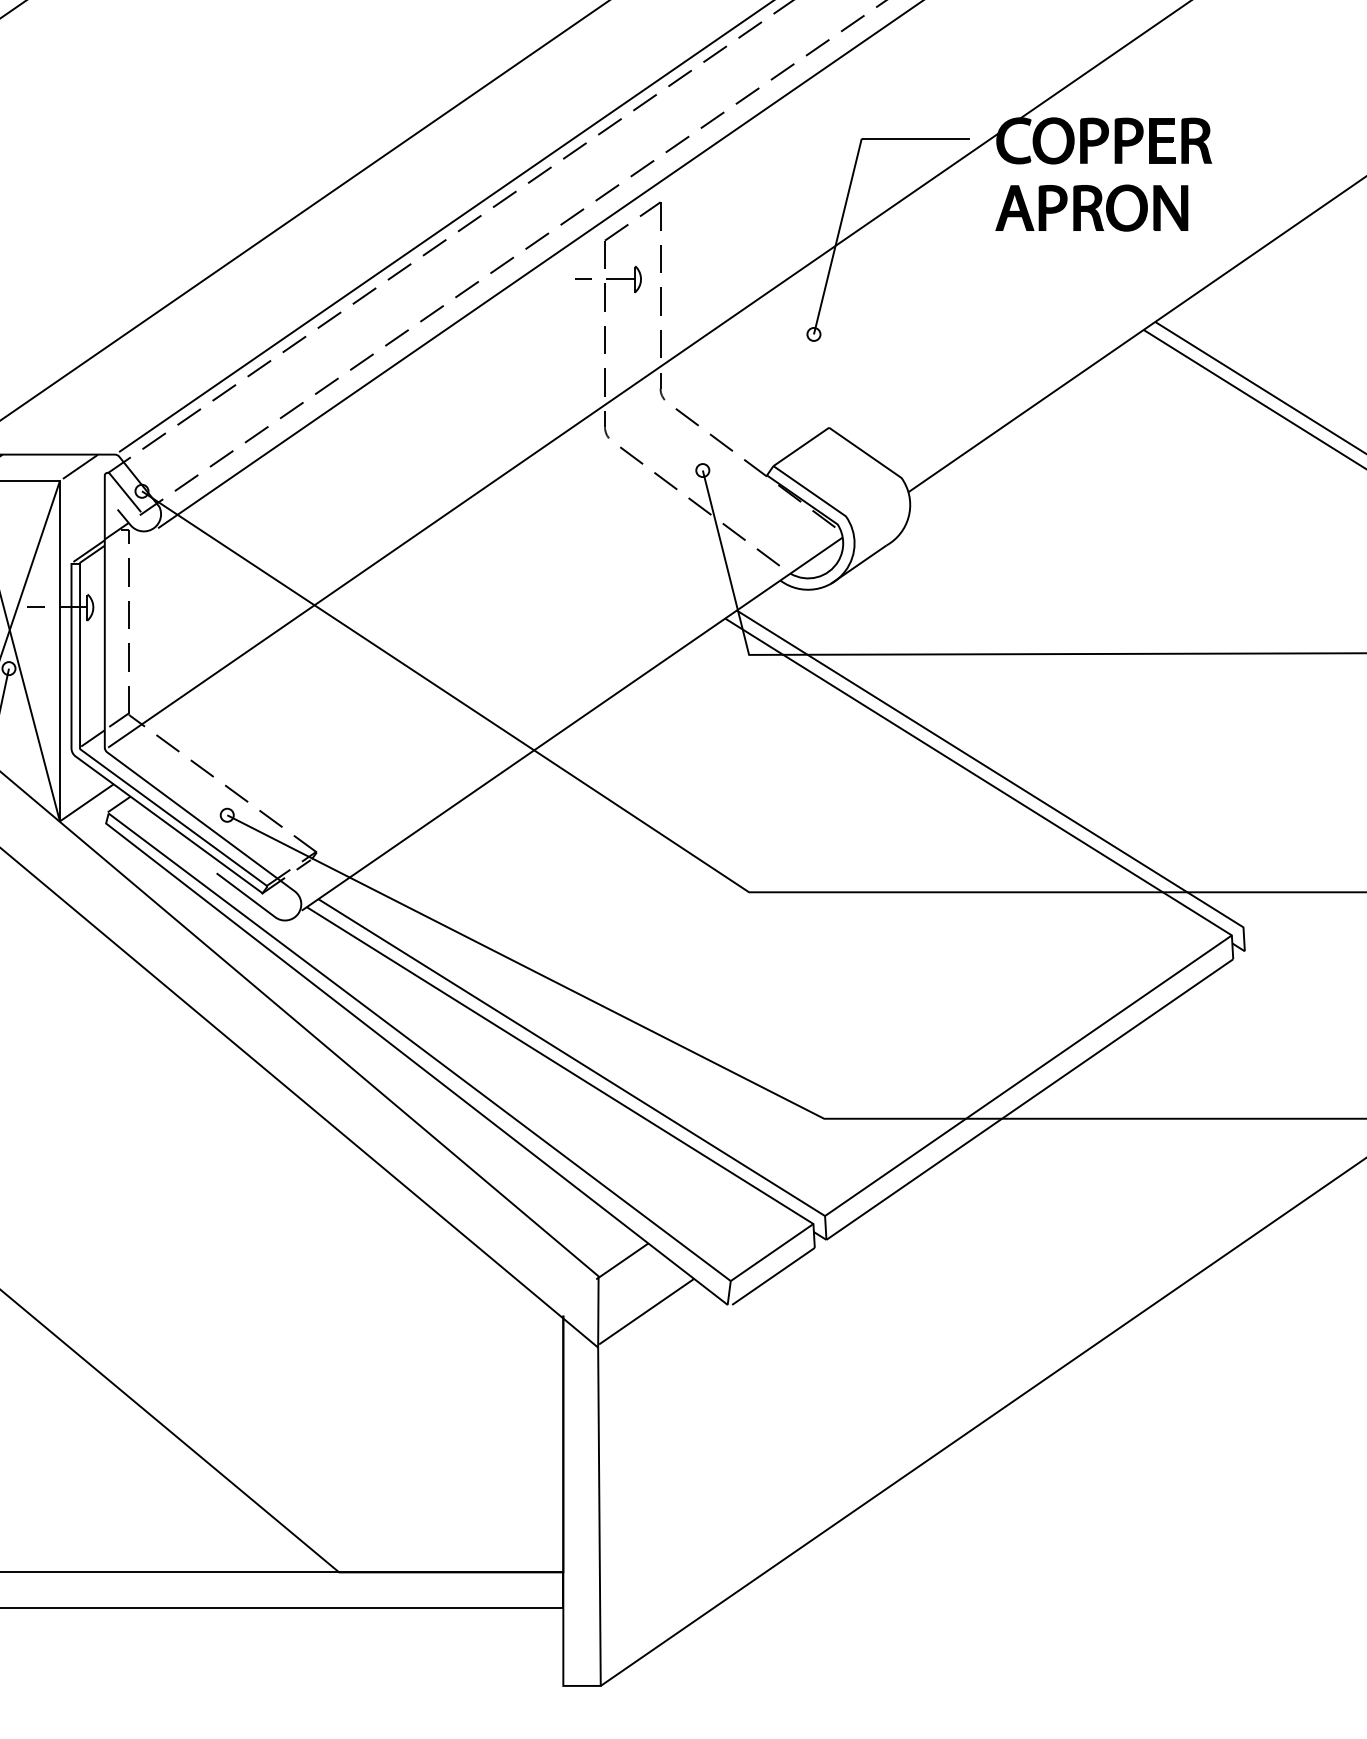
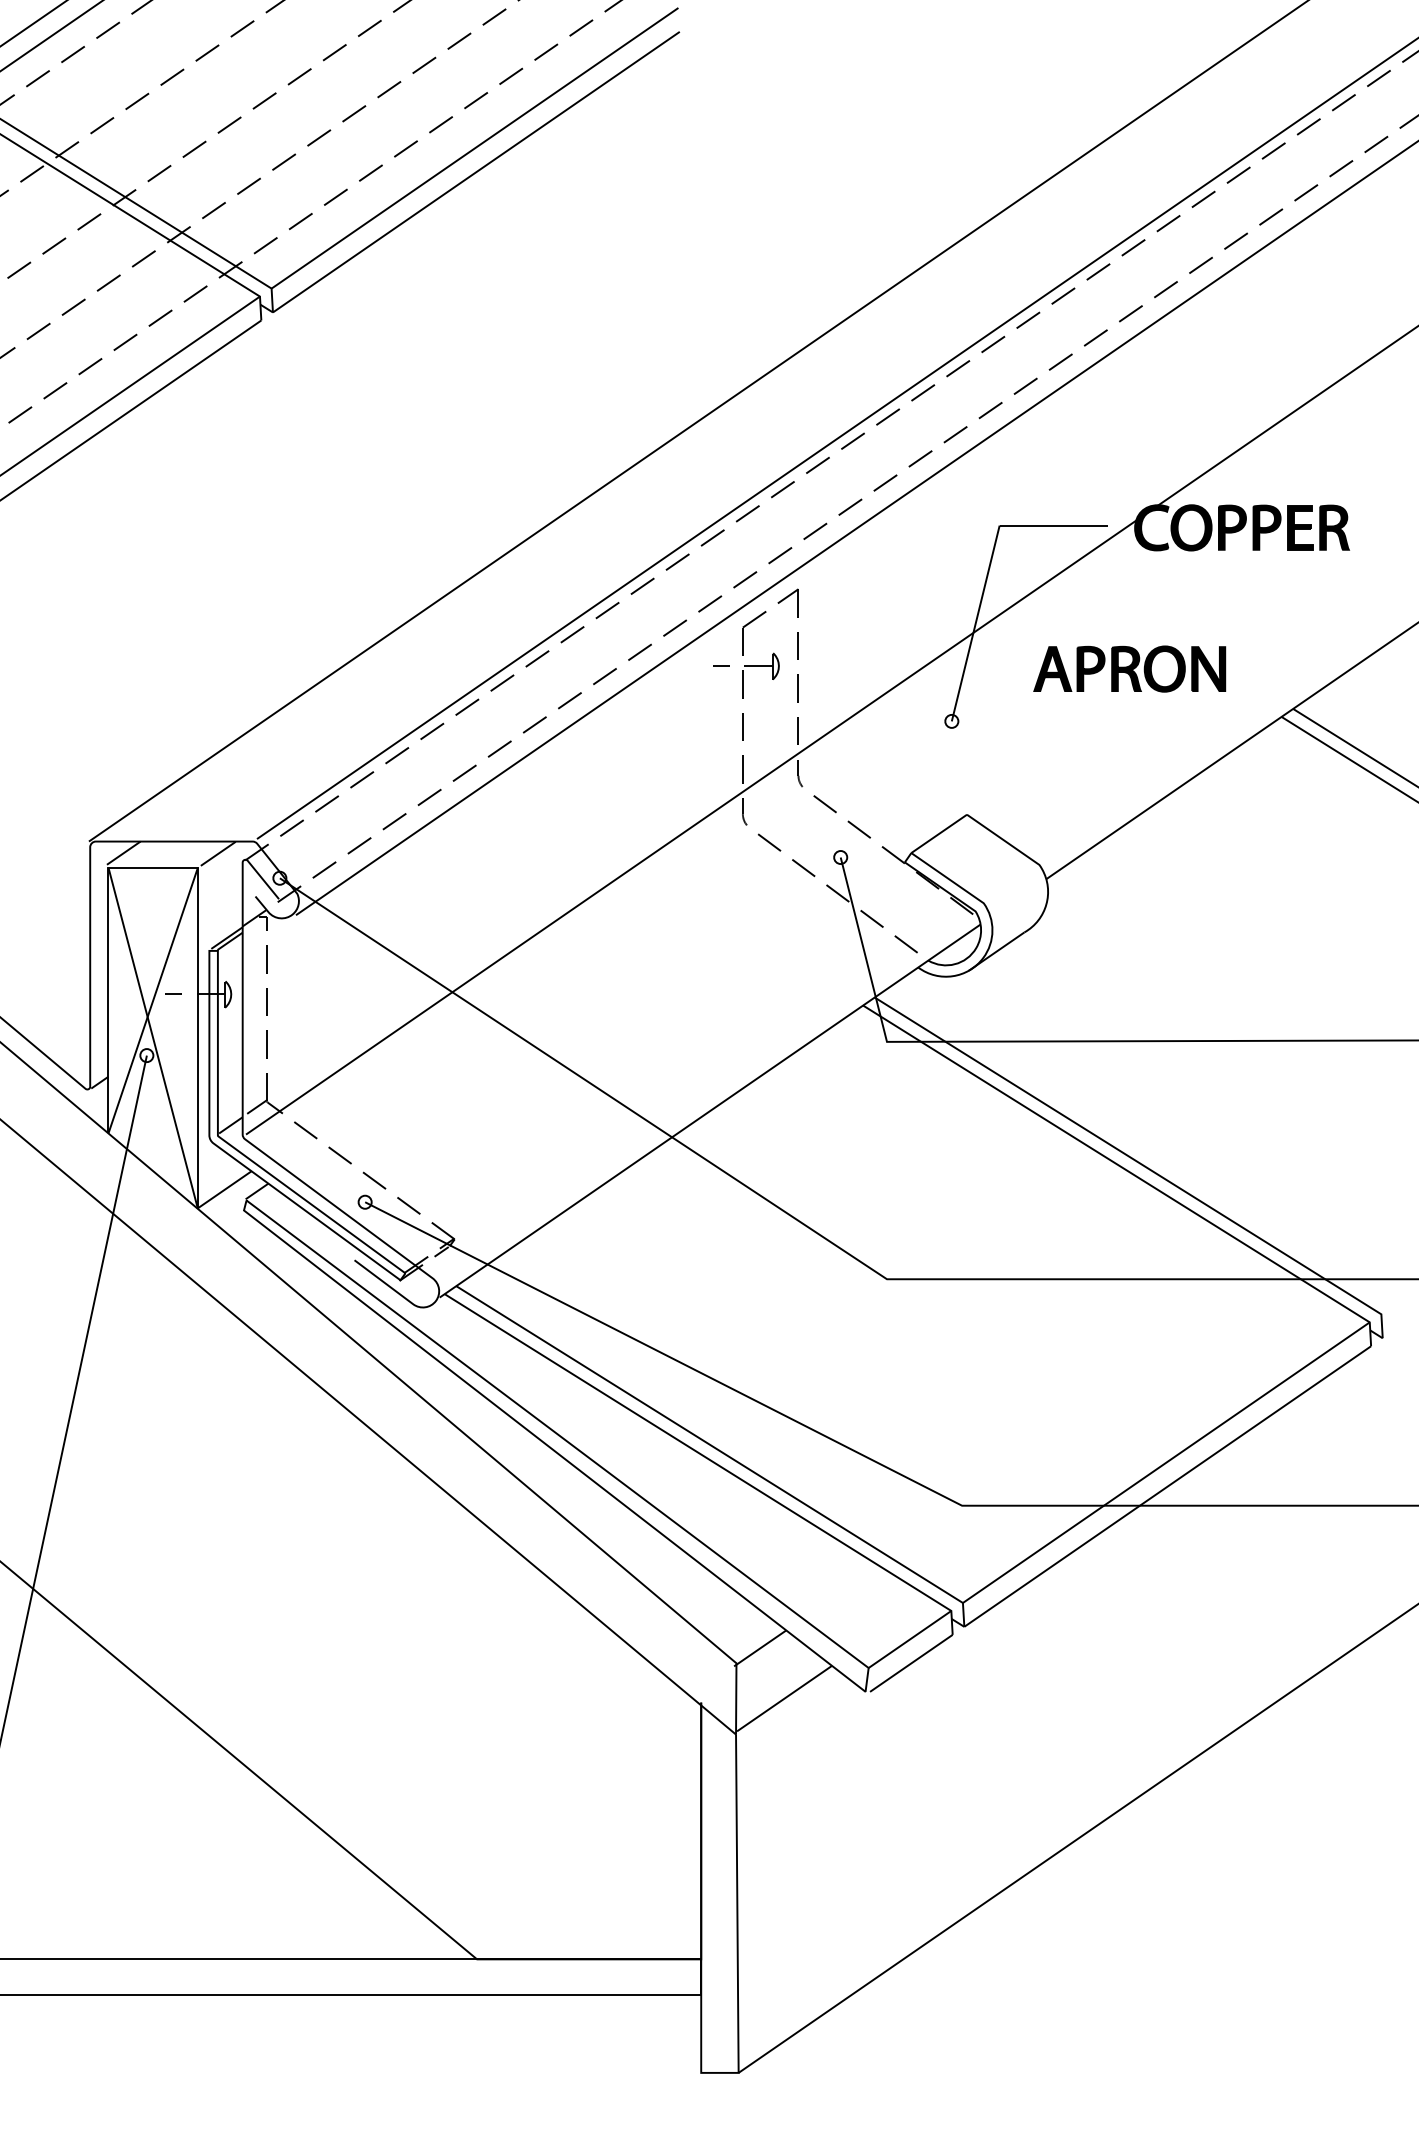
part: (1091, 207) -> (1129, 668), moved

